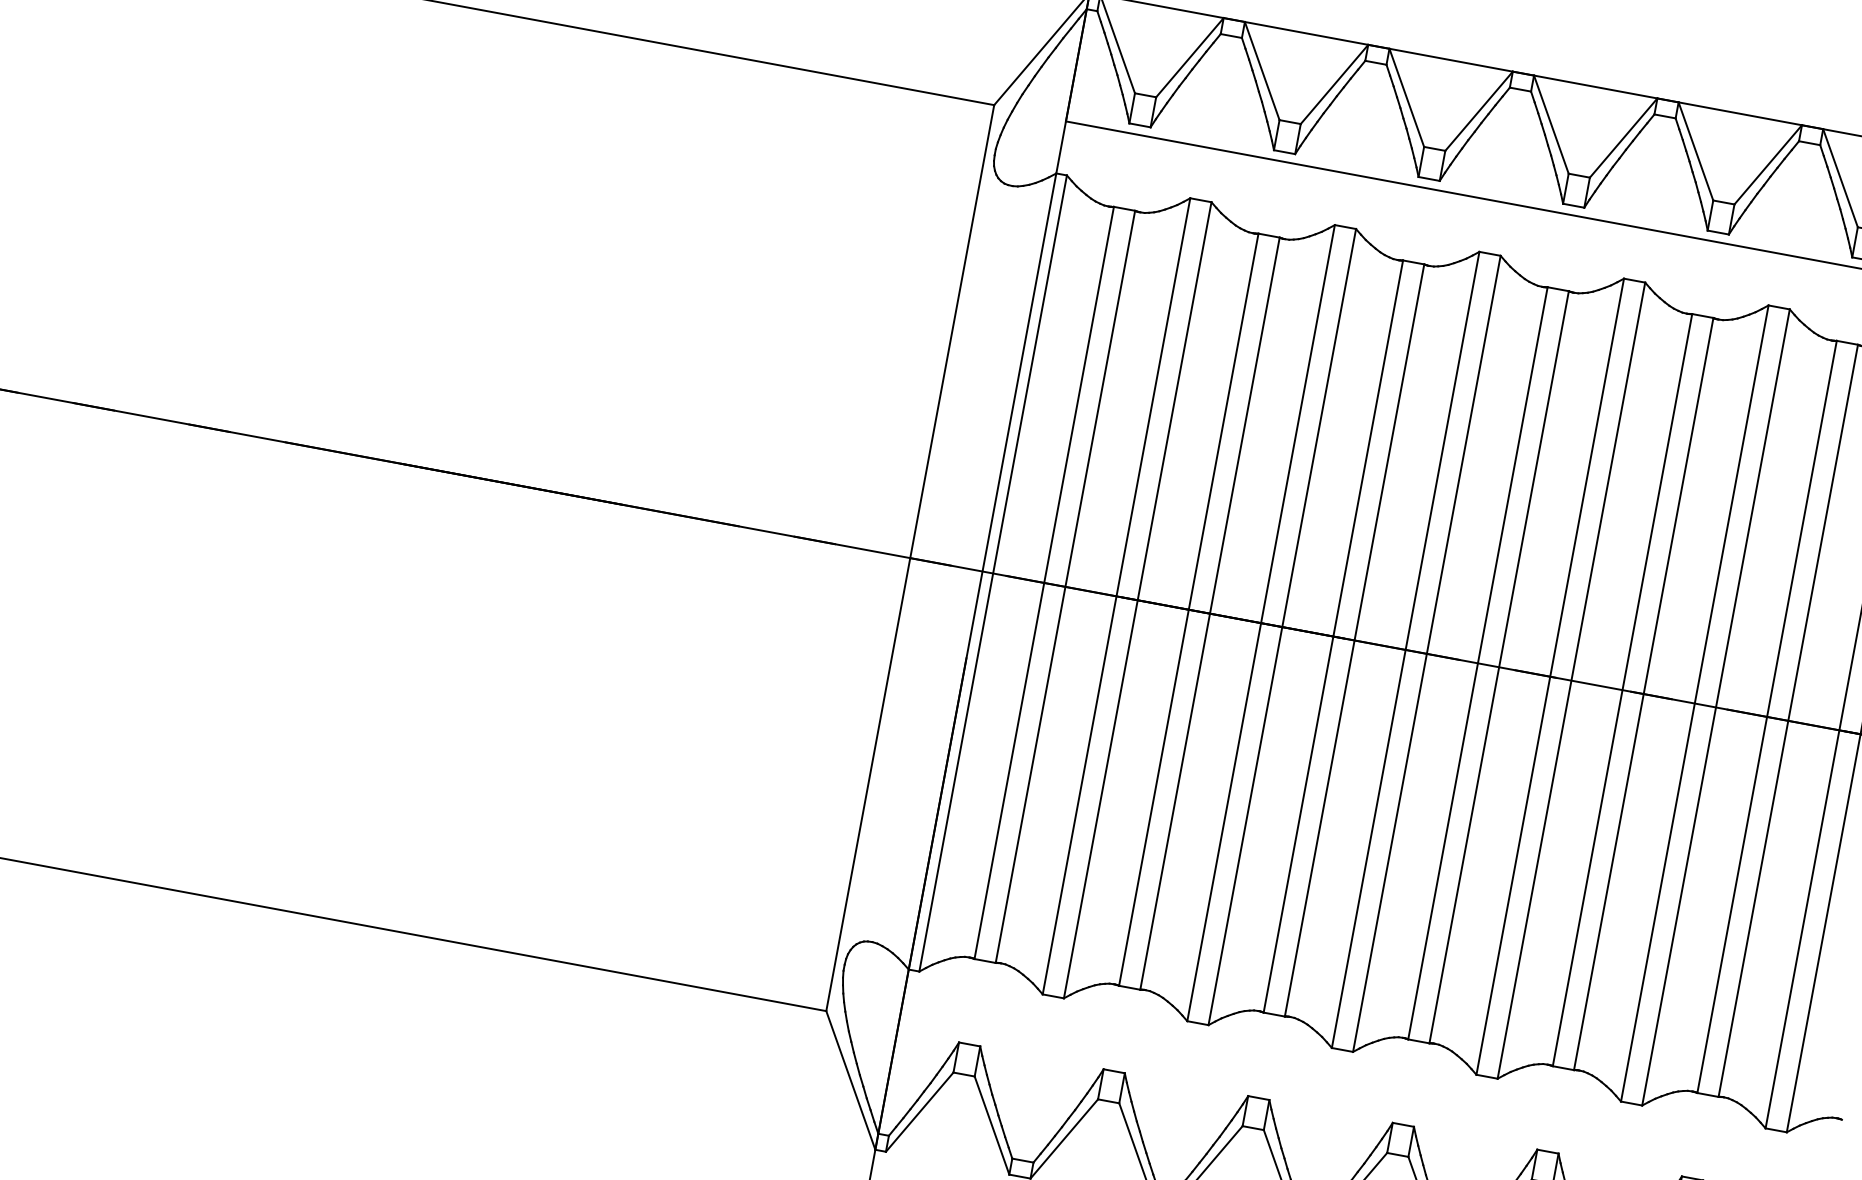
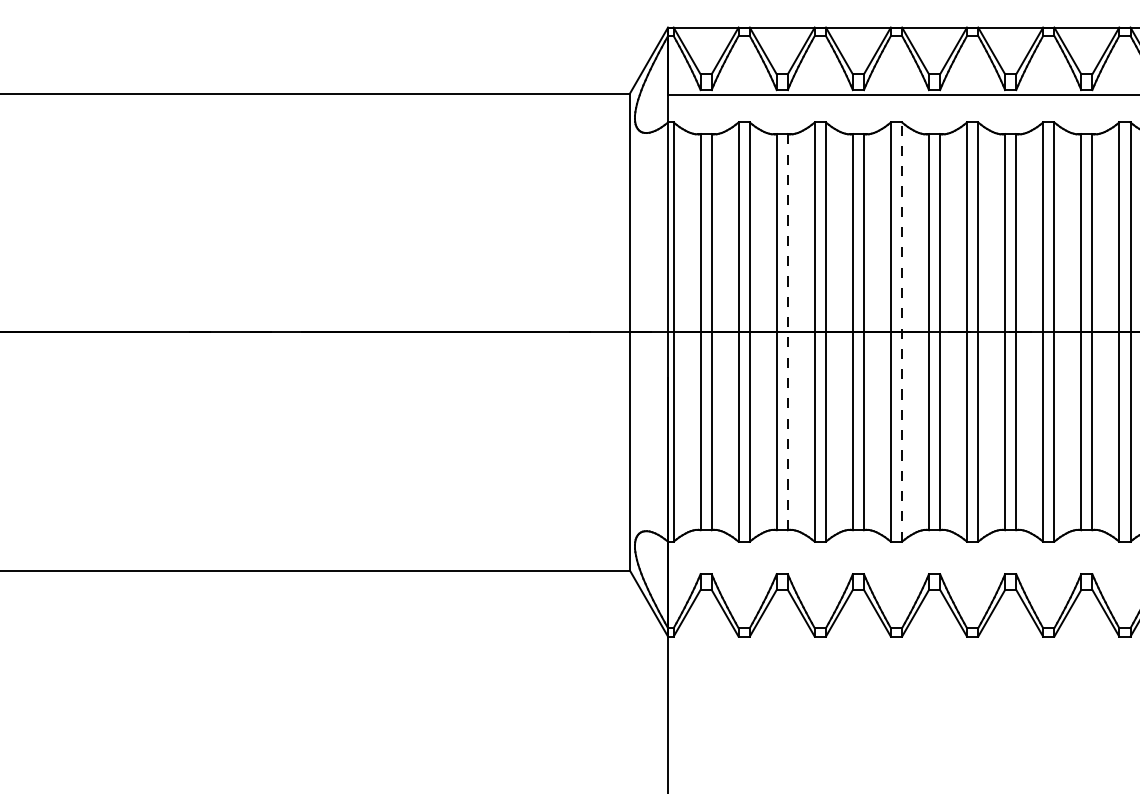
line: (1209, 612) -> (787, 331), solid -> dashed
line: (1427, 654) -> (902, 332), solid -> dashed

